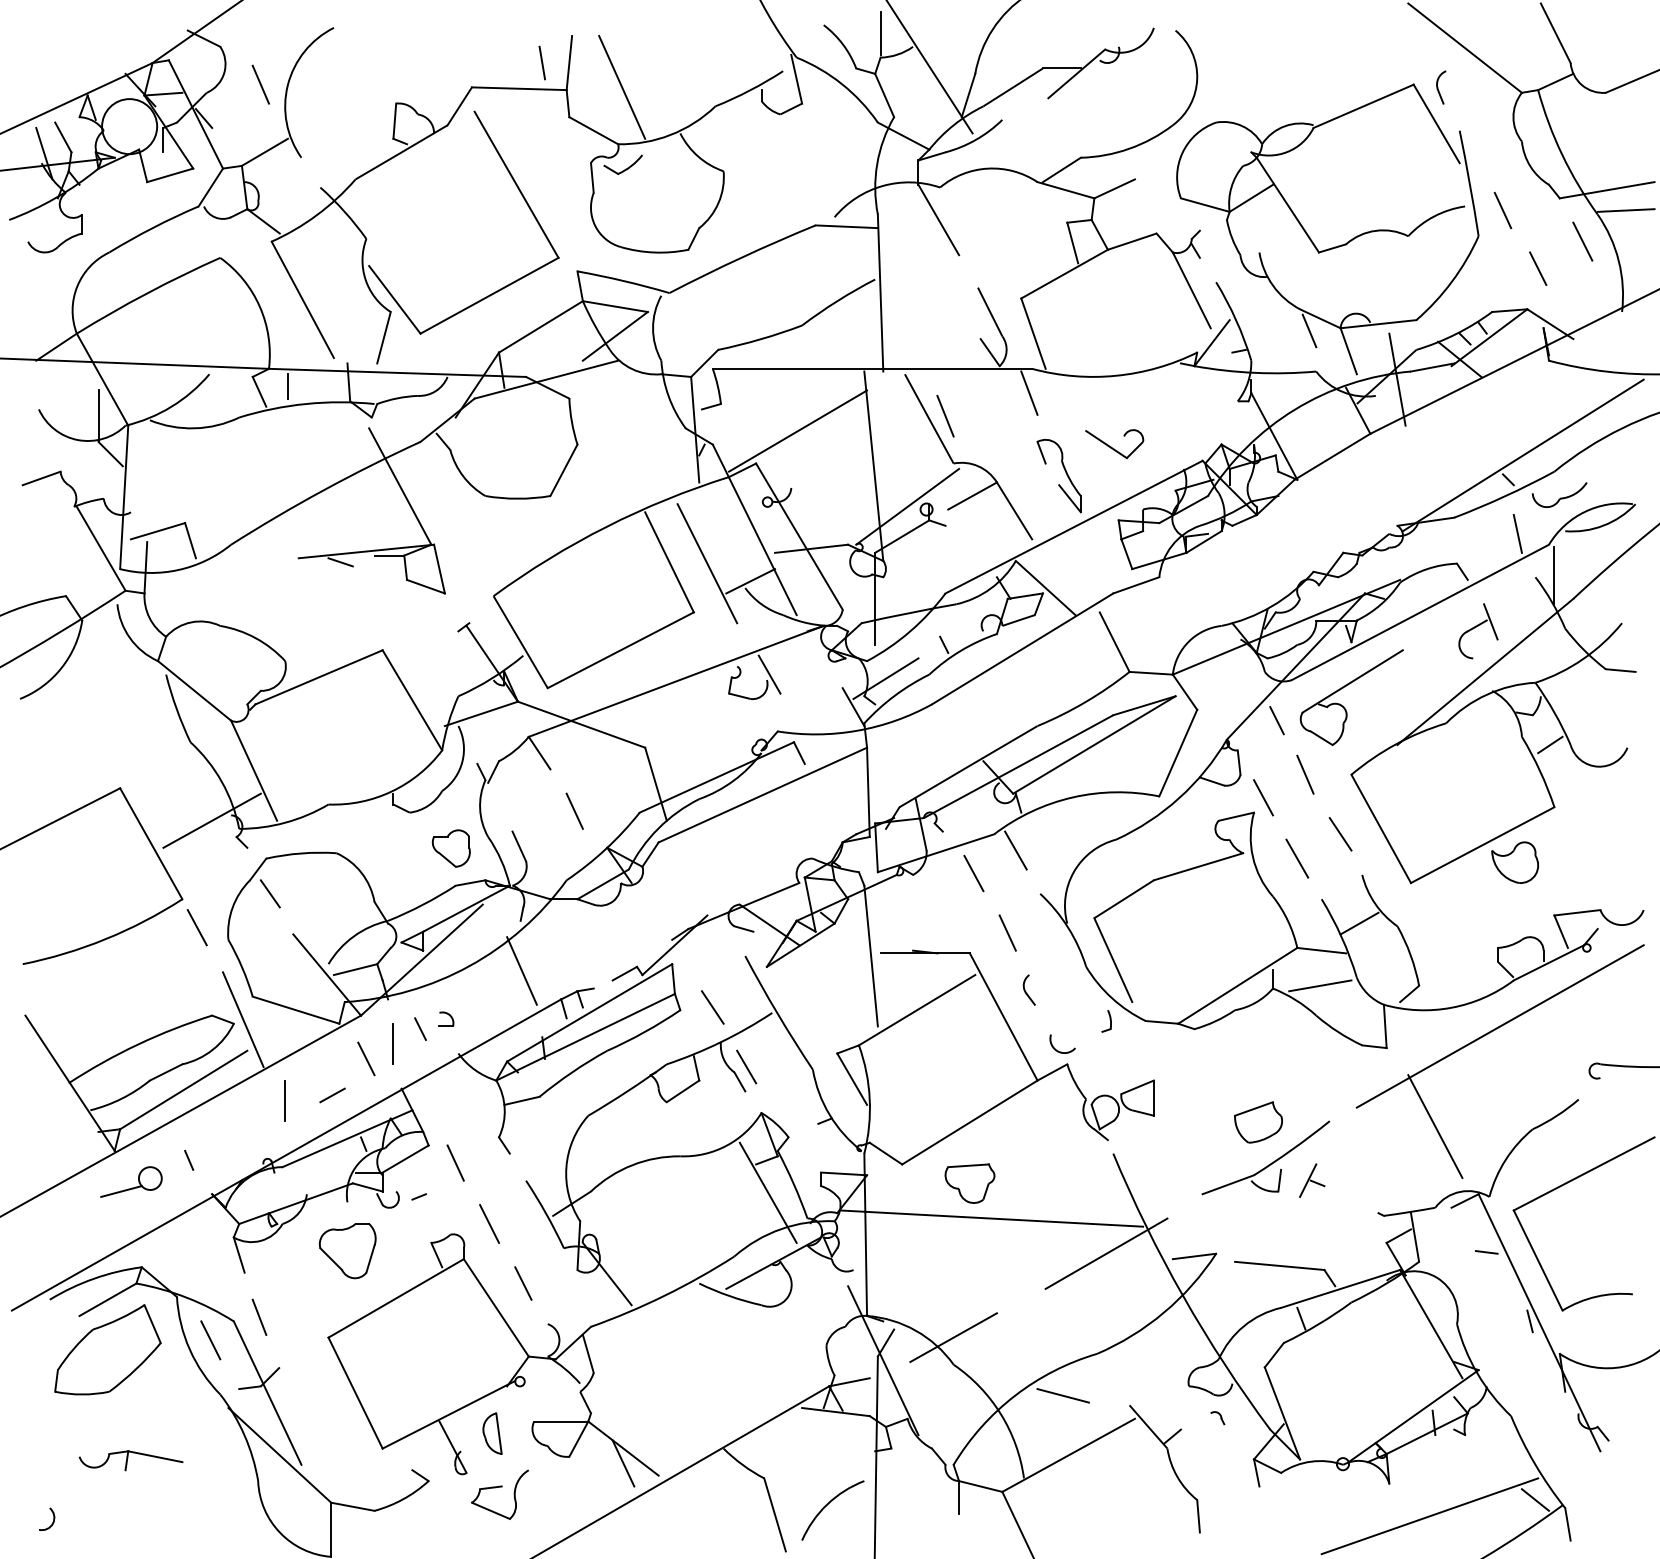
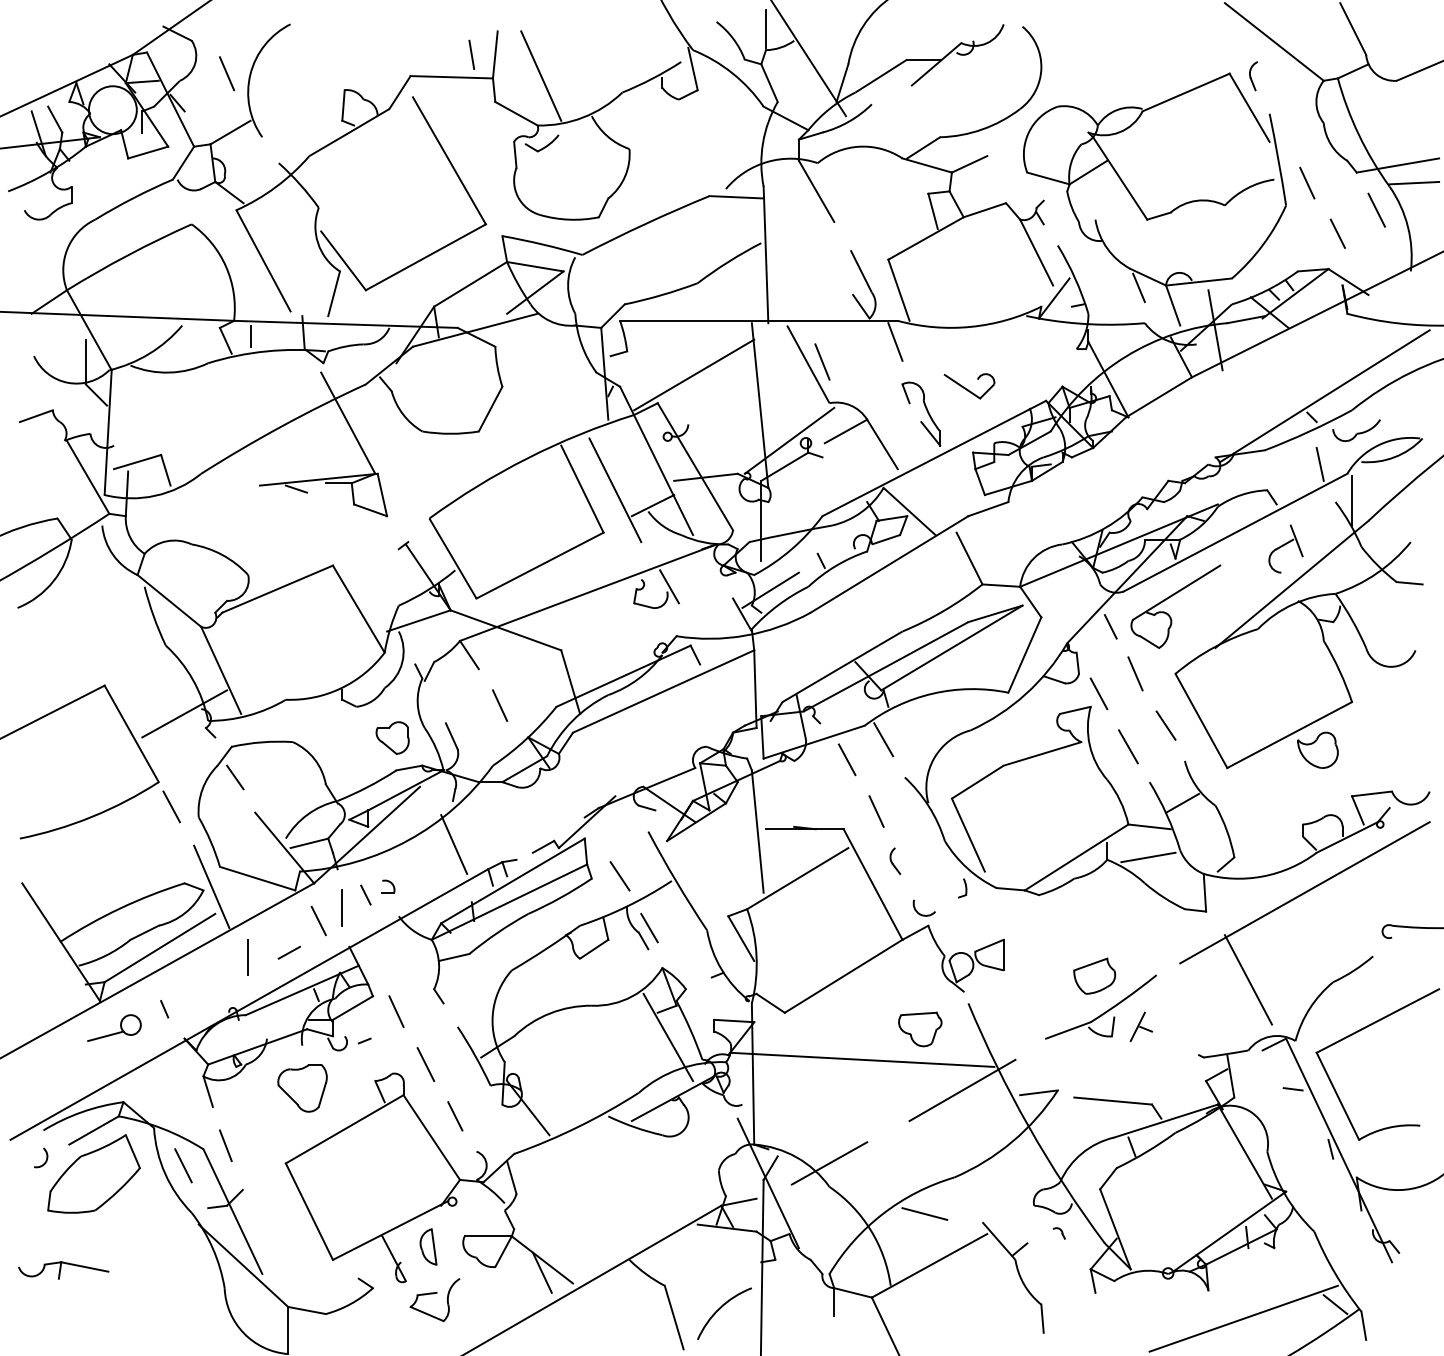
line: (1550, 744) -> (1348, 647), removed
part: (969, 1183) -> (919, 1029), moved
part: (130, 1460) -> (63, 1270), moved
arc: (52, 1521) -> (45, 1159), moved

